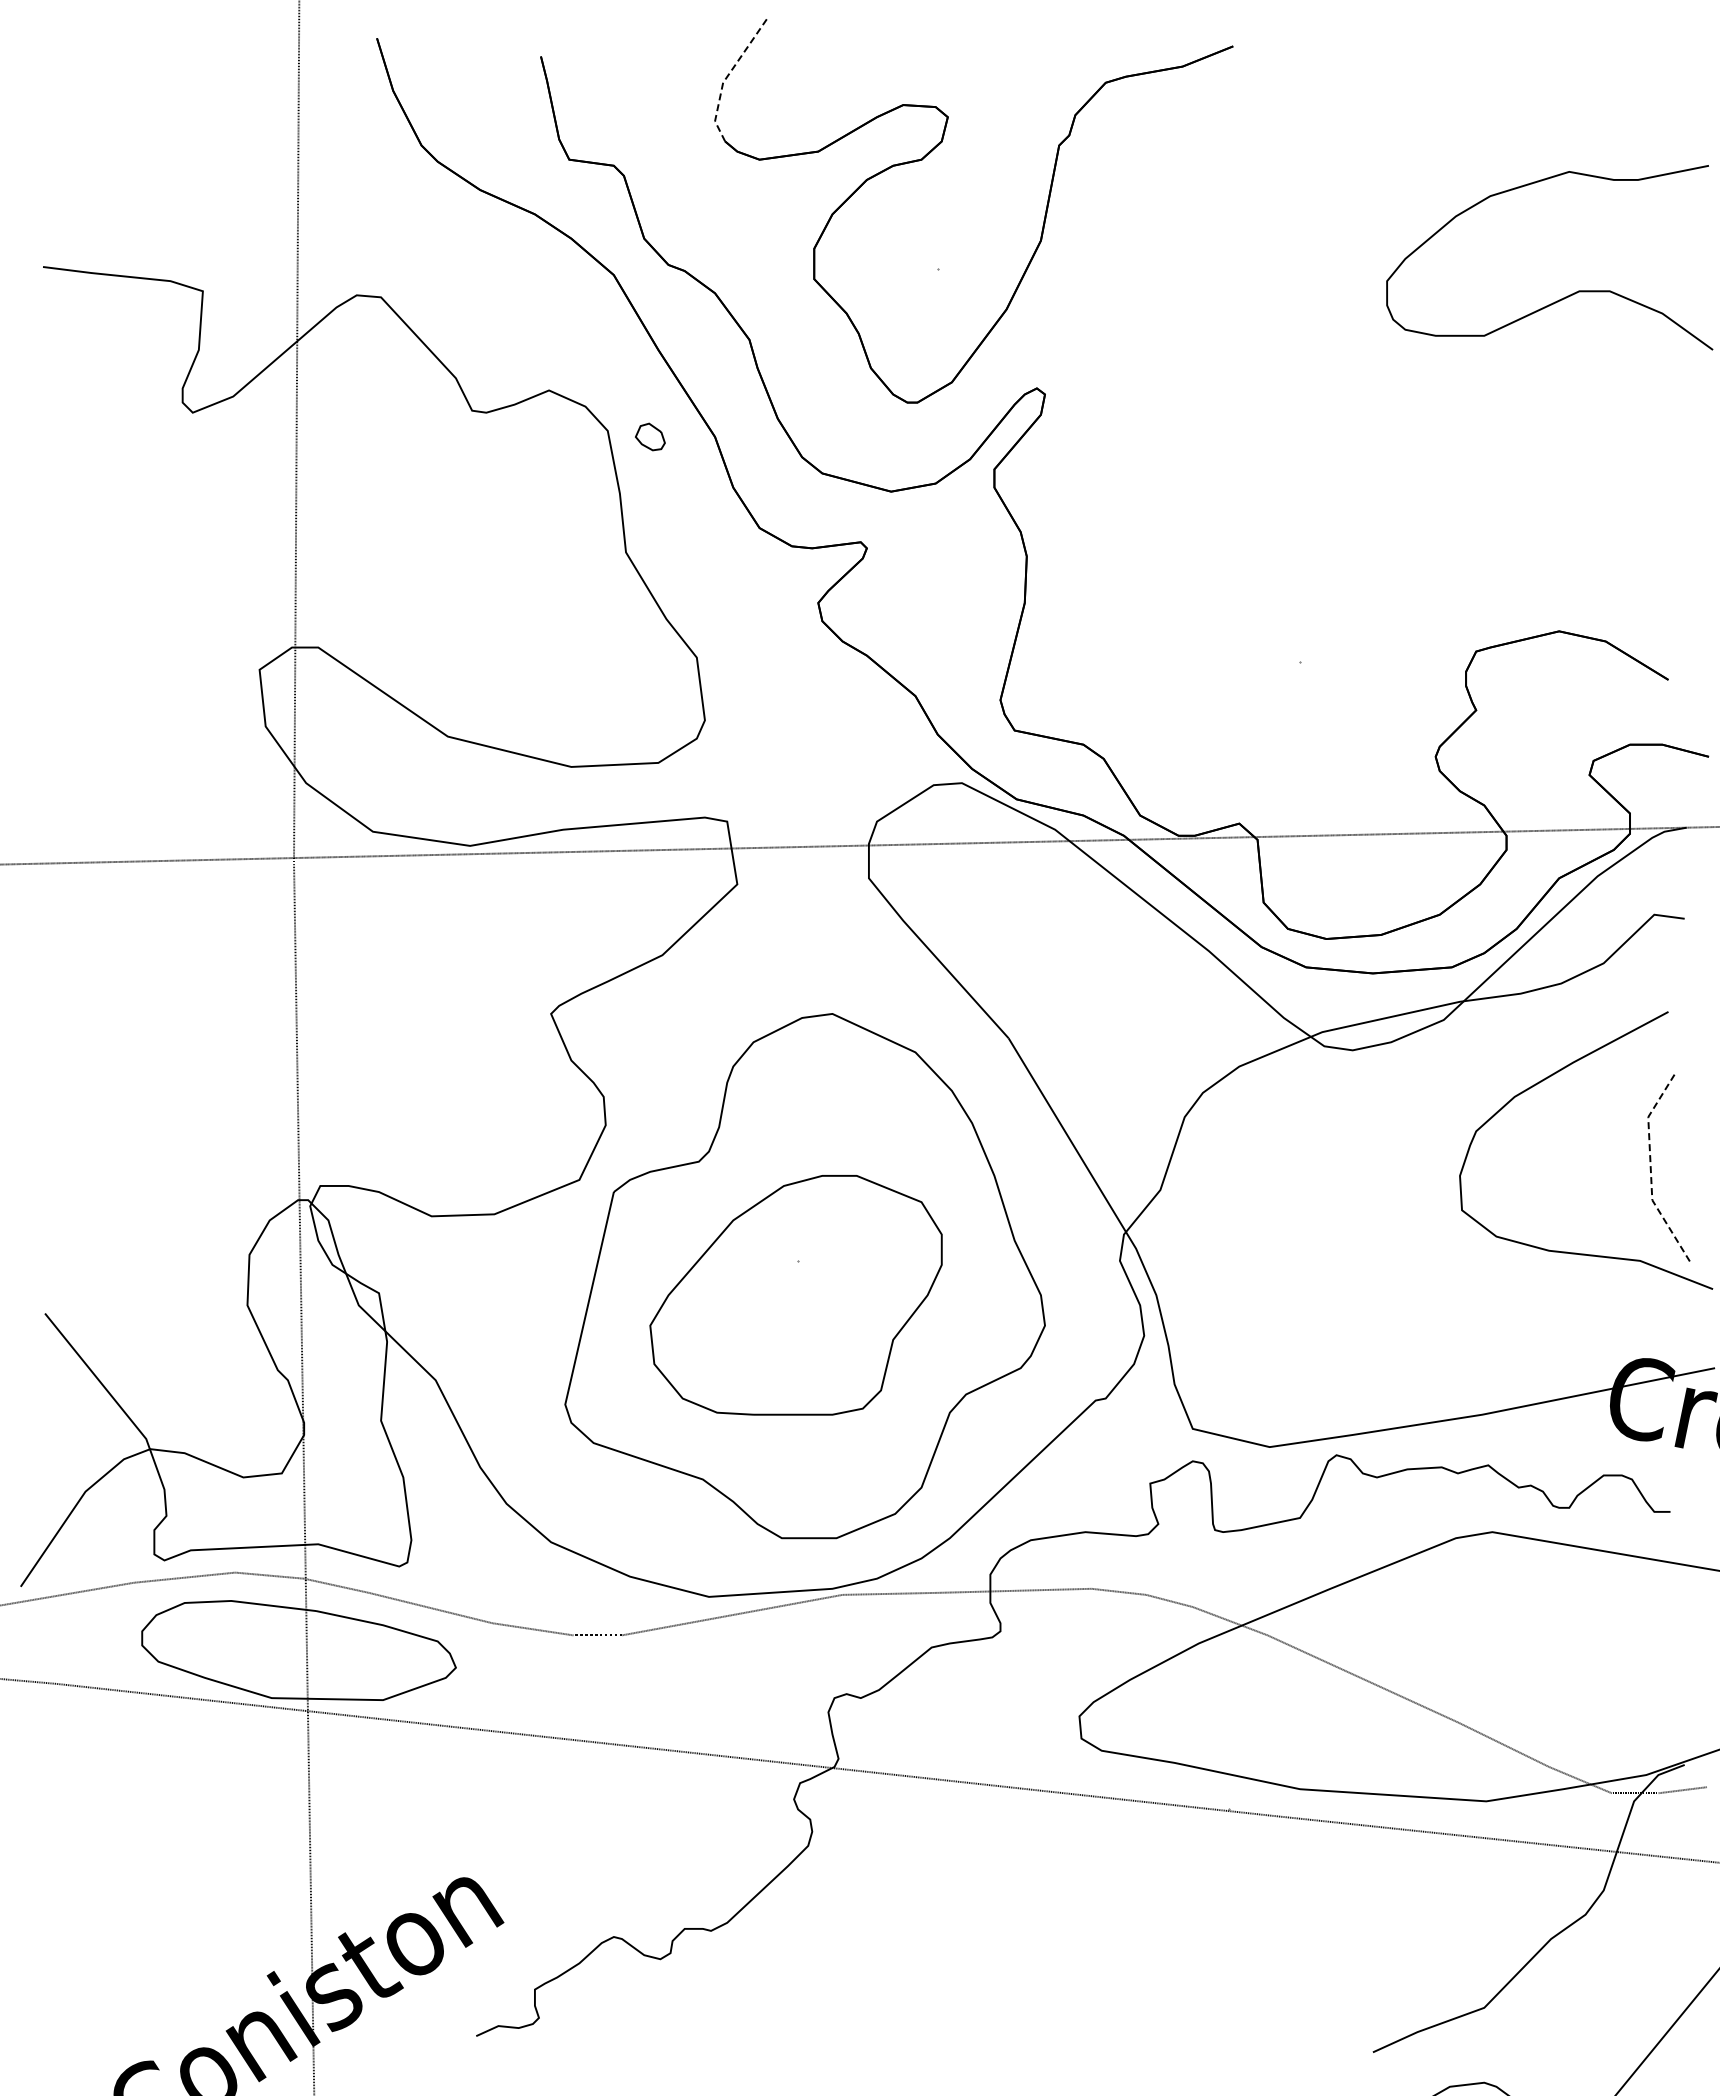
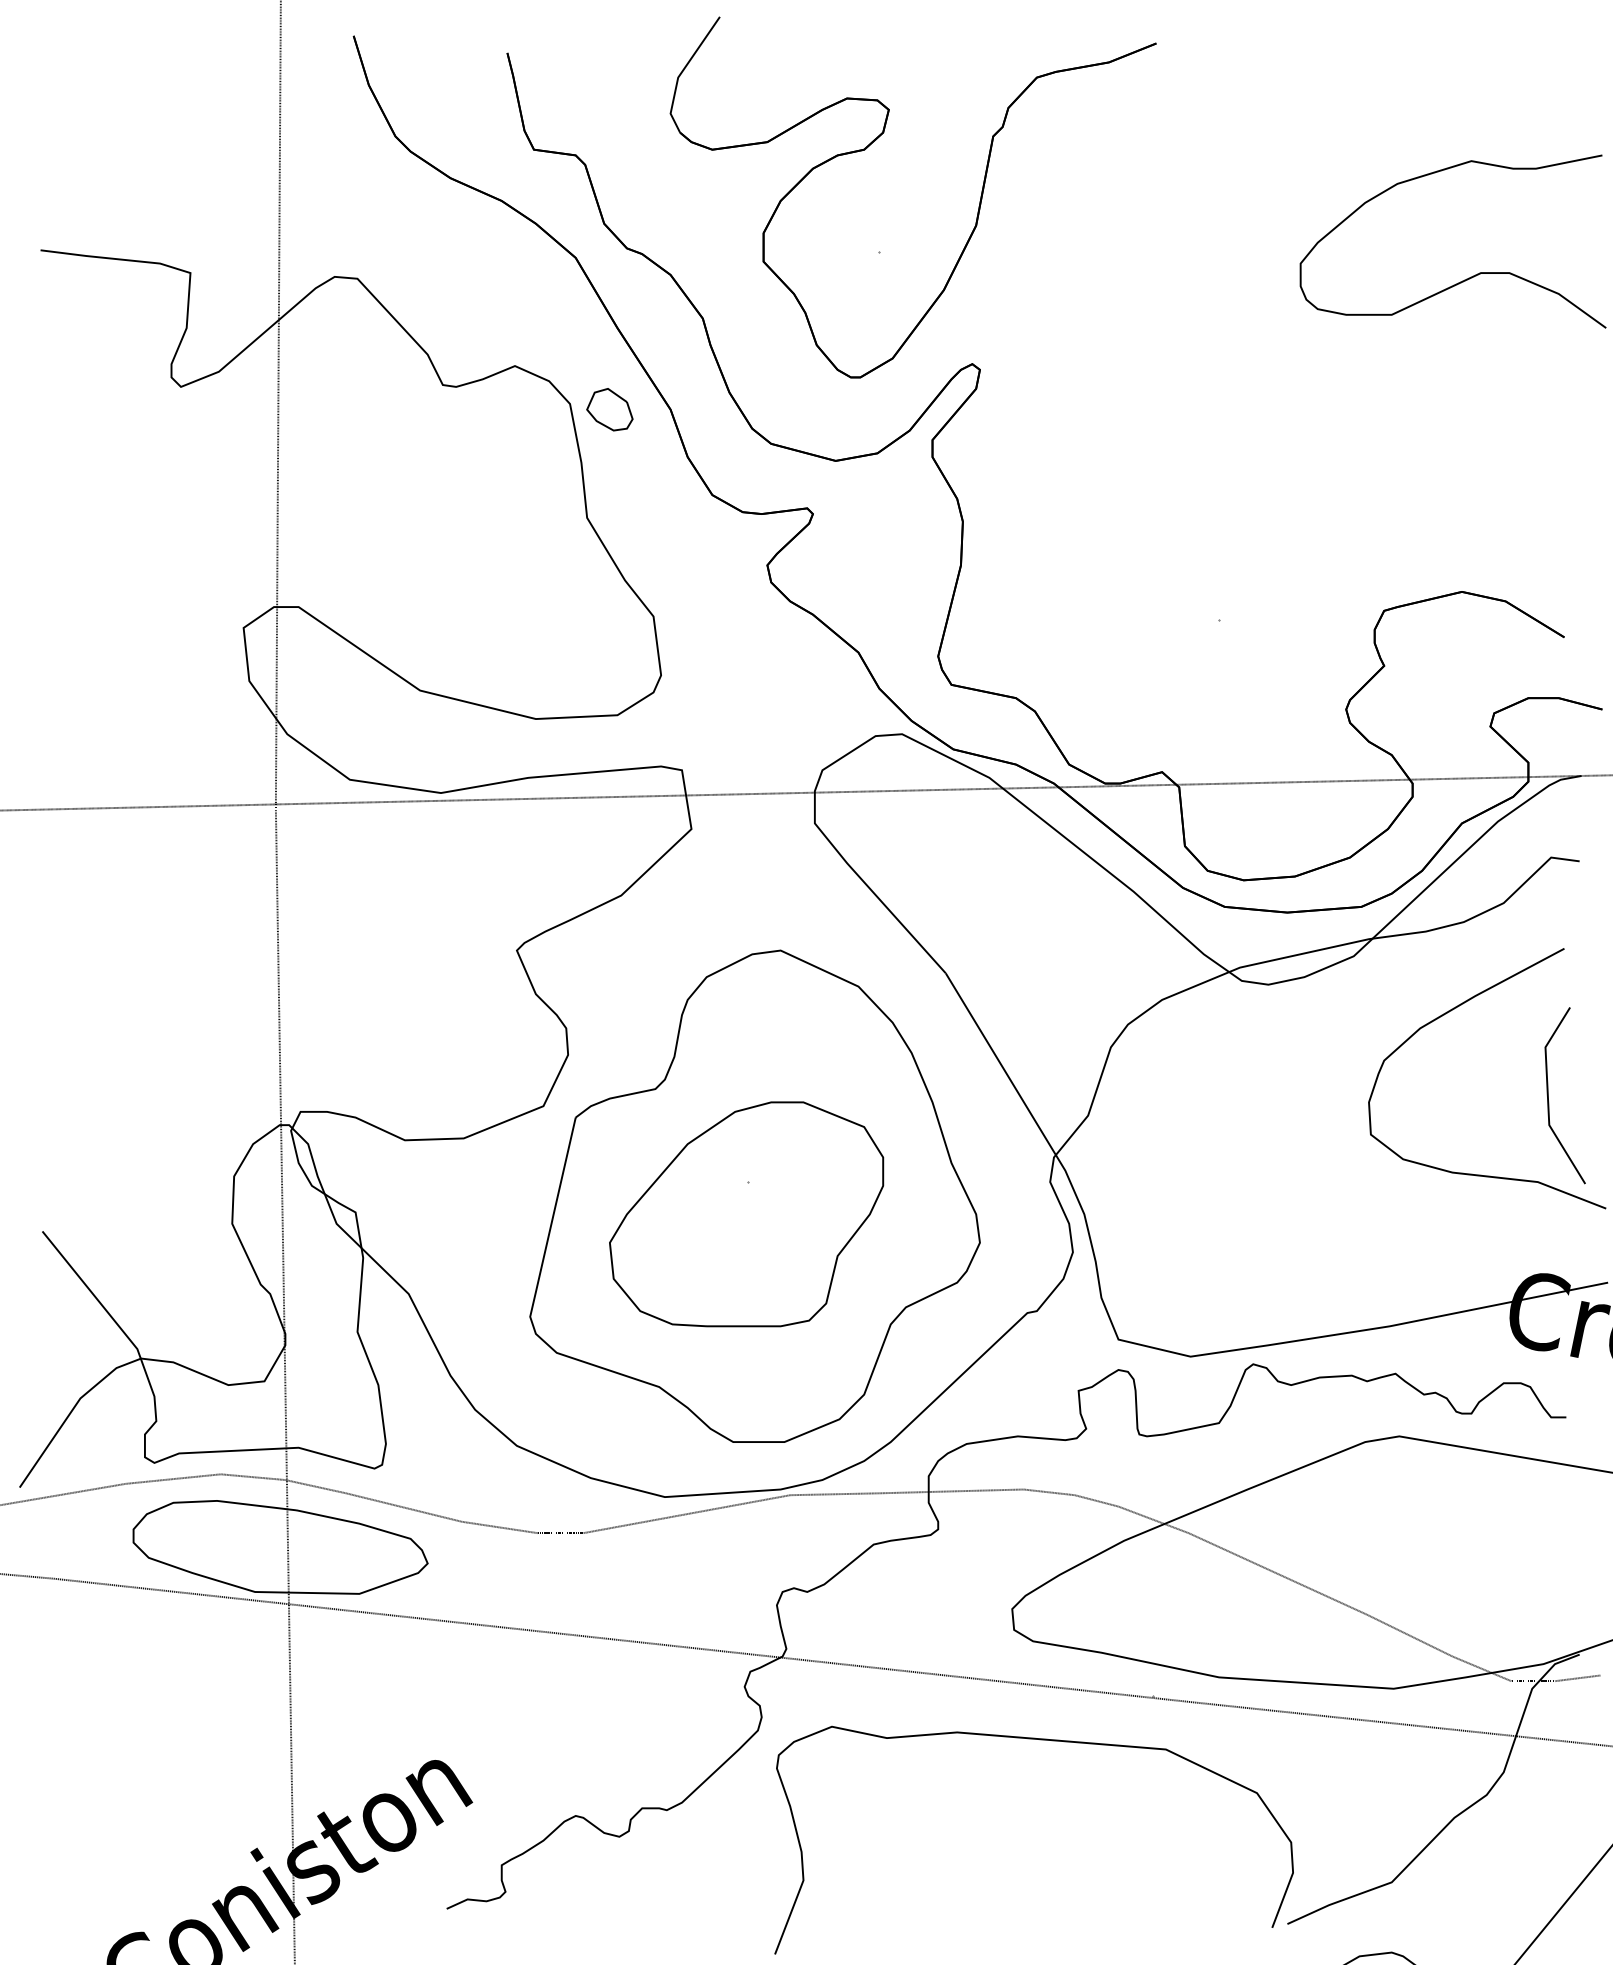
line: (727, 77) -> (682, 72), dashed -> solid
part: (650, 436) -> (610, 409), size x1.67
line: (1650, 1170) -> (1547, 1097), dashed -> solid
curve: (1109, 1856) -> (1040, 1740), added

